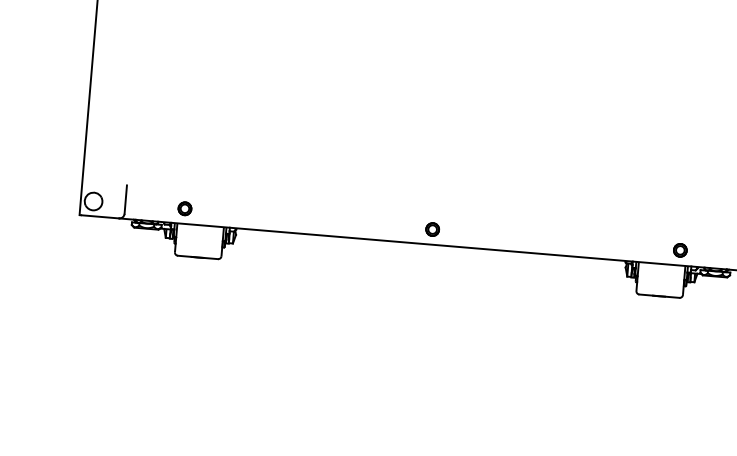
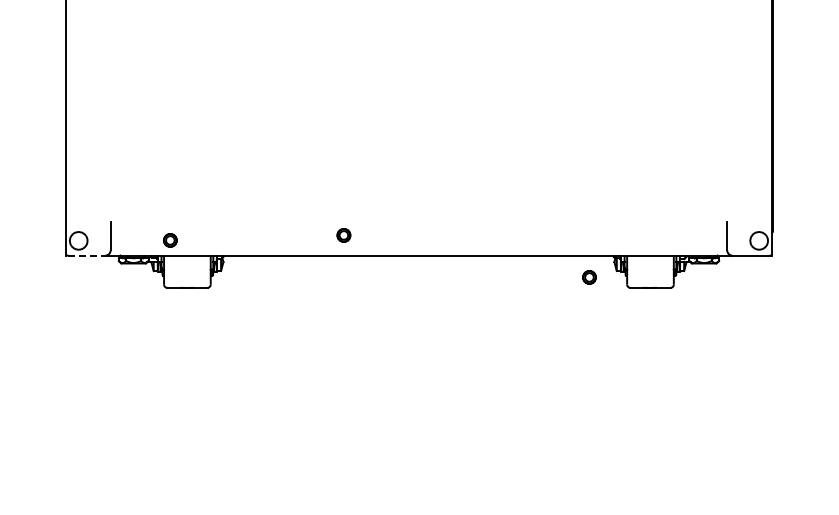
line: (100, 216) -> (86, 255), solid -> dashed
part: (432, 229) -> (343, 235), moved
part: (680, 250) -> (589, 277), moved

